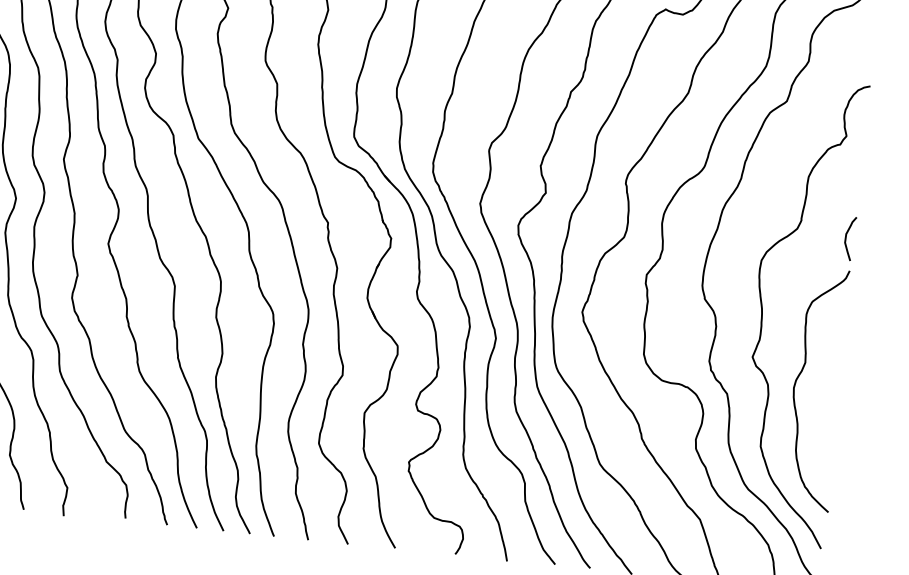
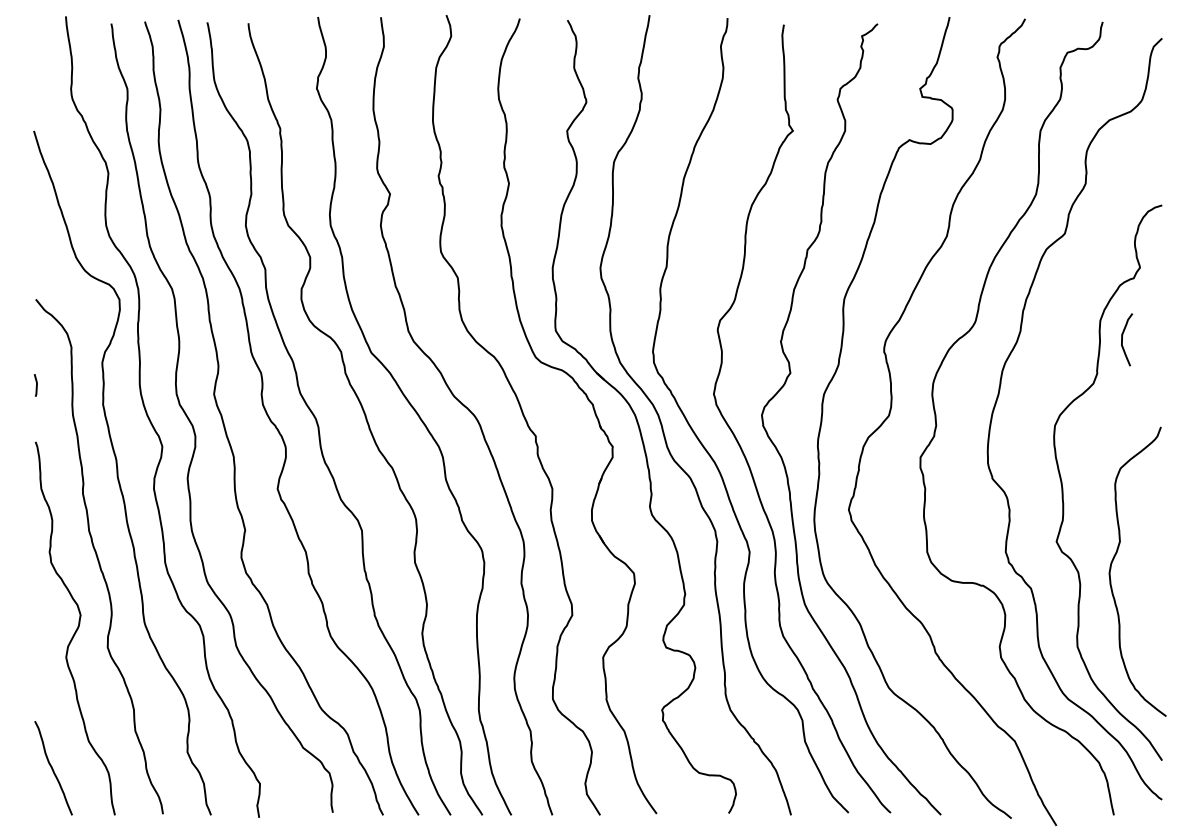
curve: (846, 238) -> (1122, 339), moved

